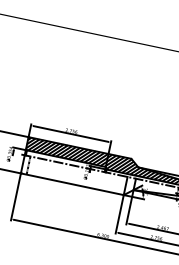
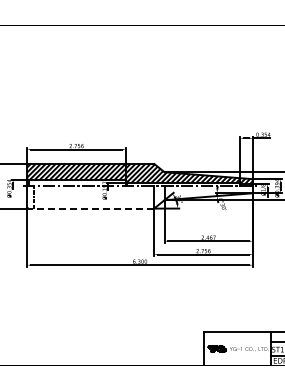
line: (72, 184) -> (90, 208), solid -> dashed

